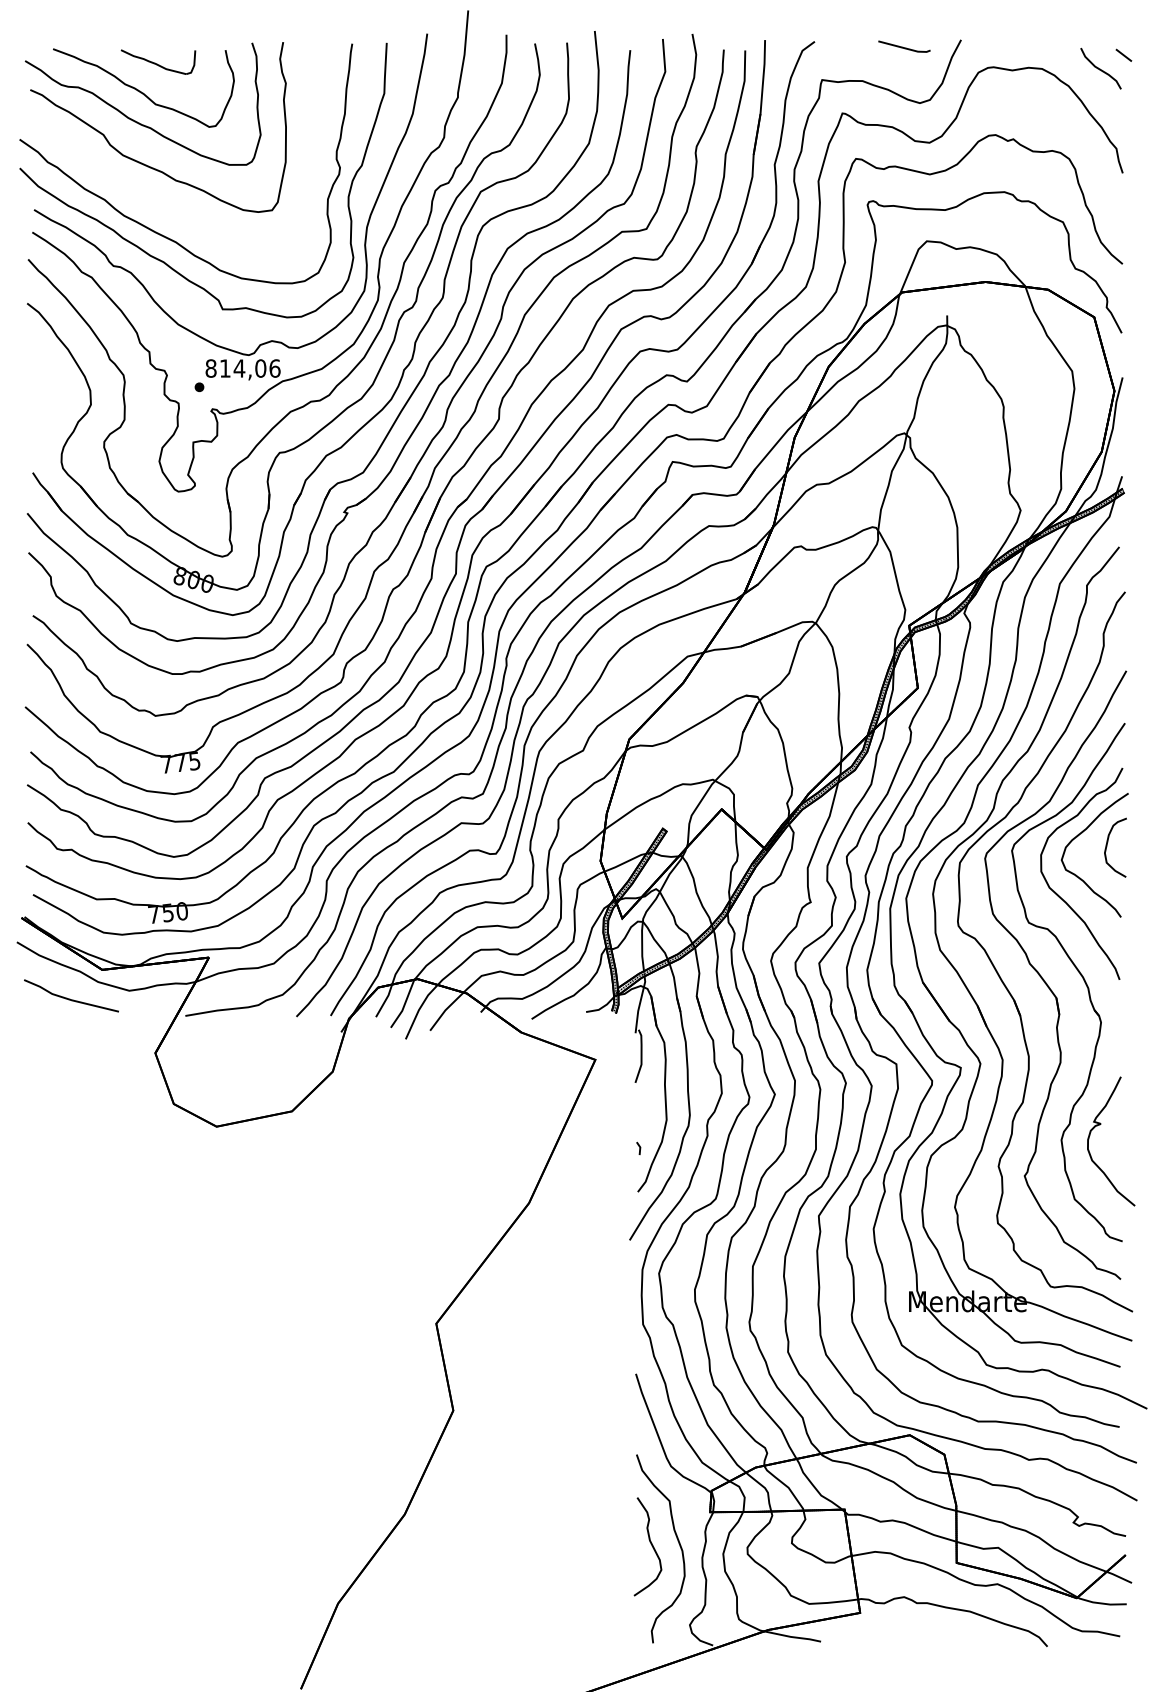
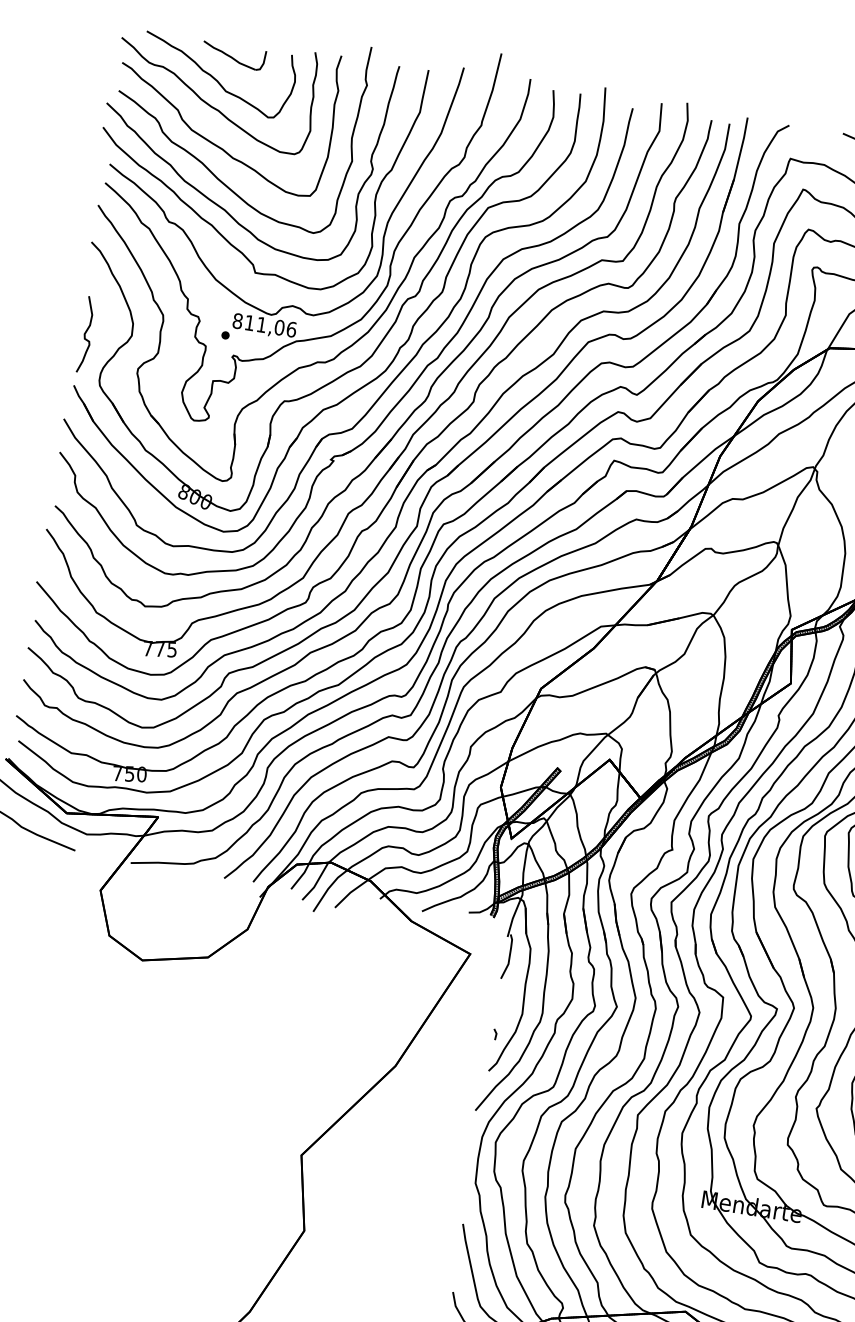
curve: (141, 190) -> (202, 162), added
text: (239, 368) -> (261, 324), 814,06 -> 811,06
curve: (37, 410) -> (86, 333), added

